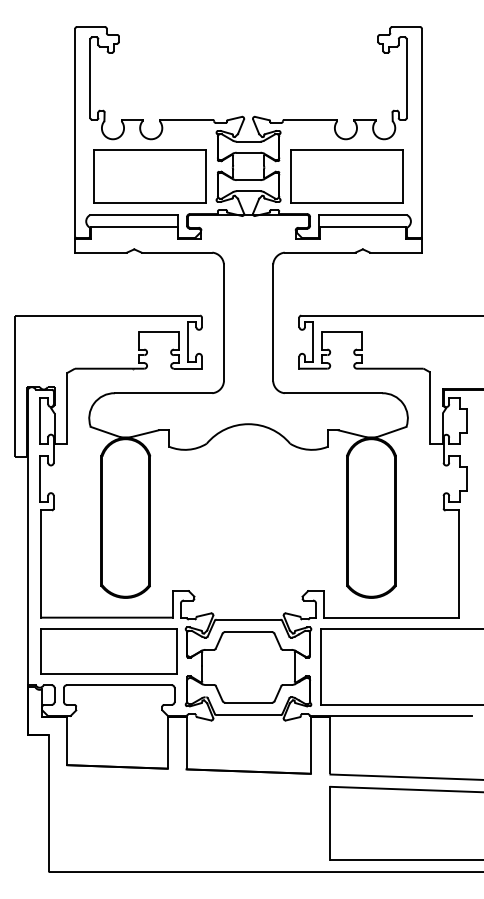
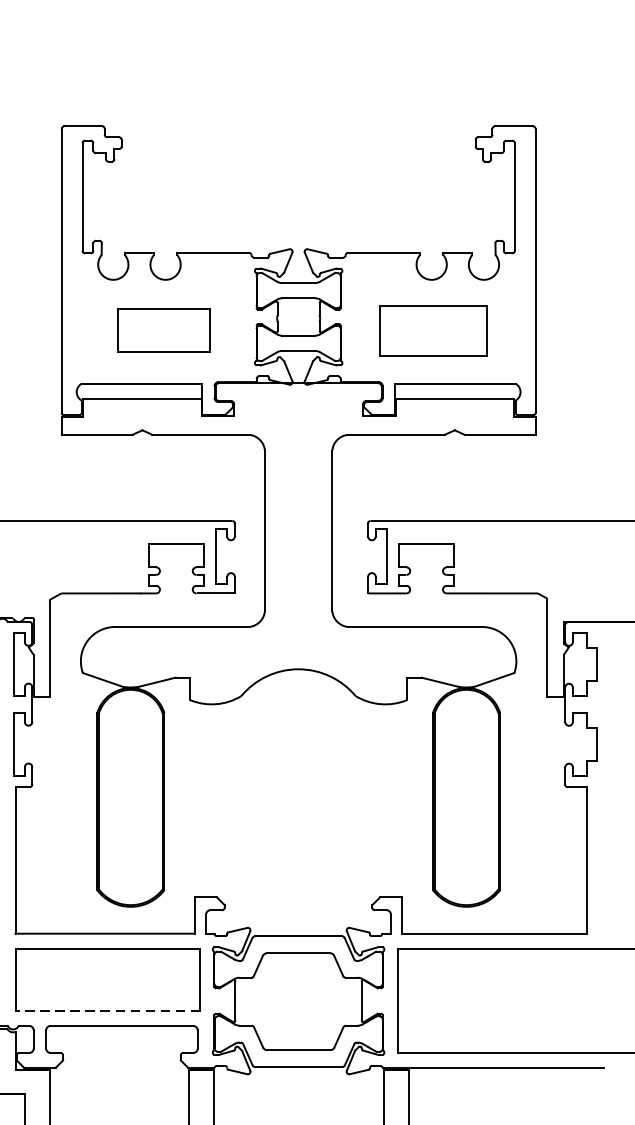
part: (149, 176) -> (163, 330), size x0.6
part: (346, 176) -> (432, 330), size x0.7
line: (109, 674) -> (108, 1011), solid -> dashed

